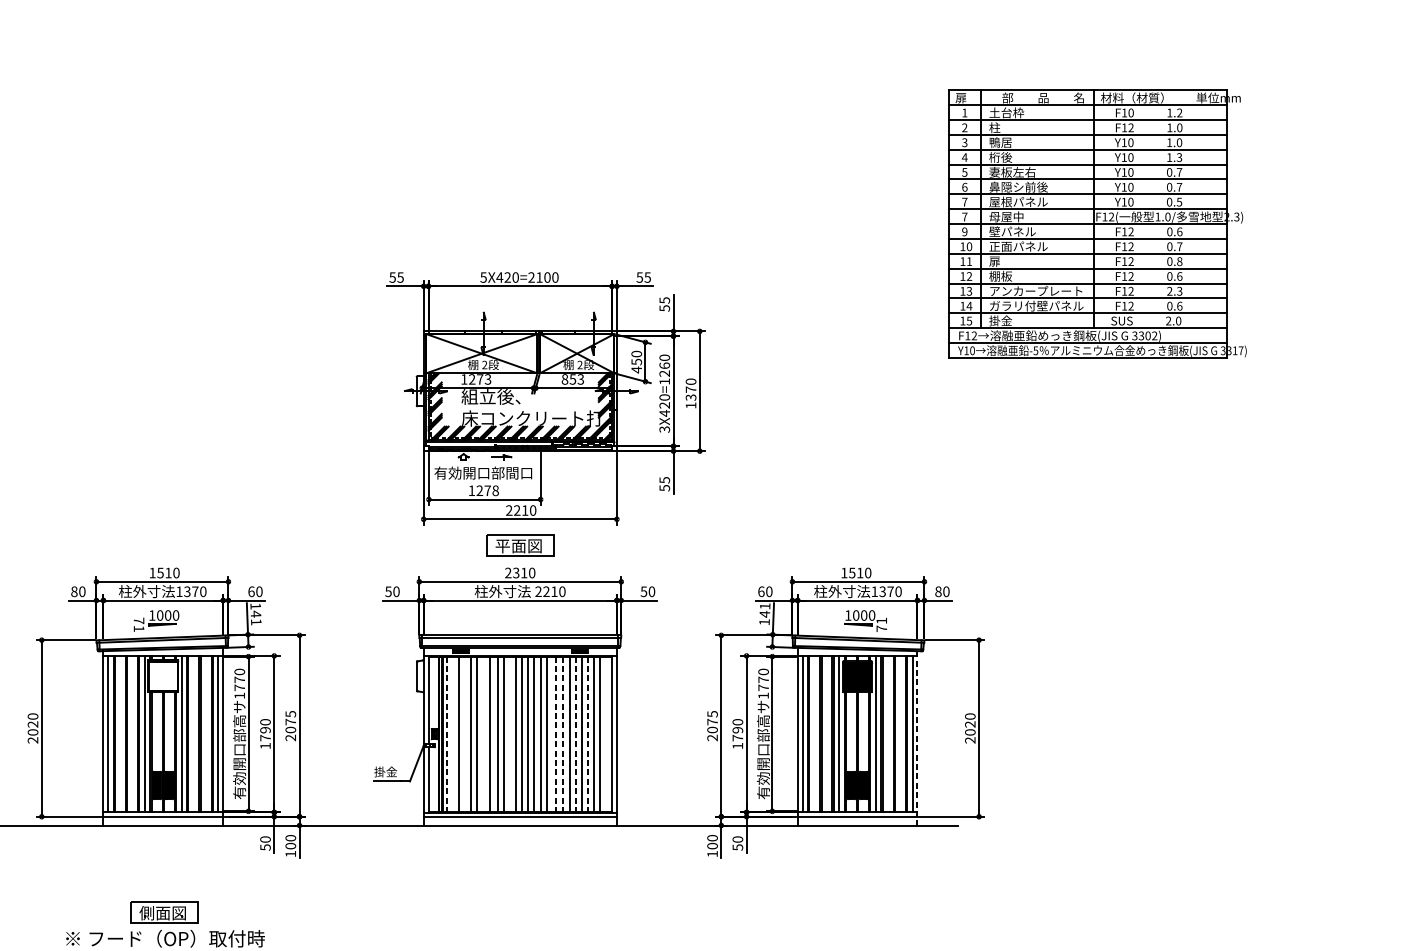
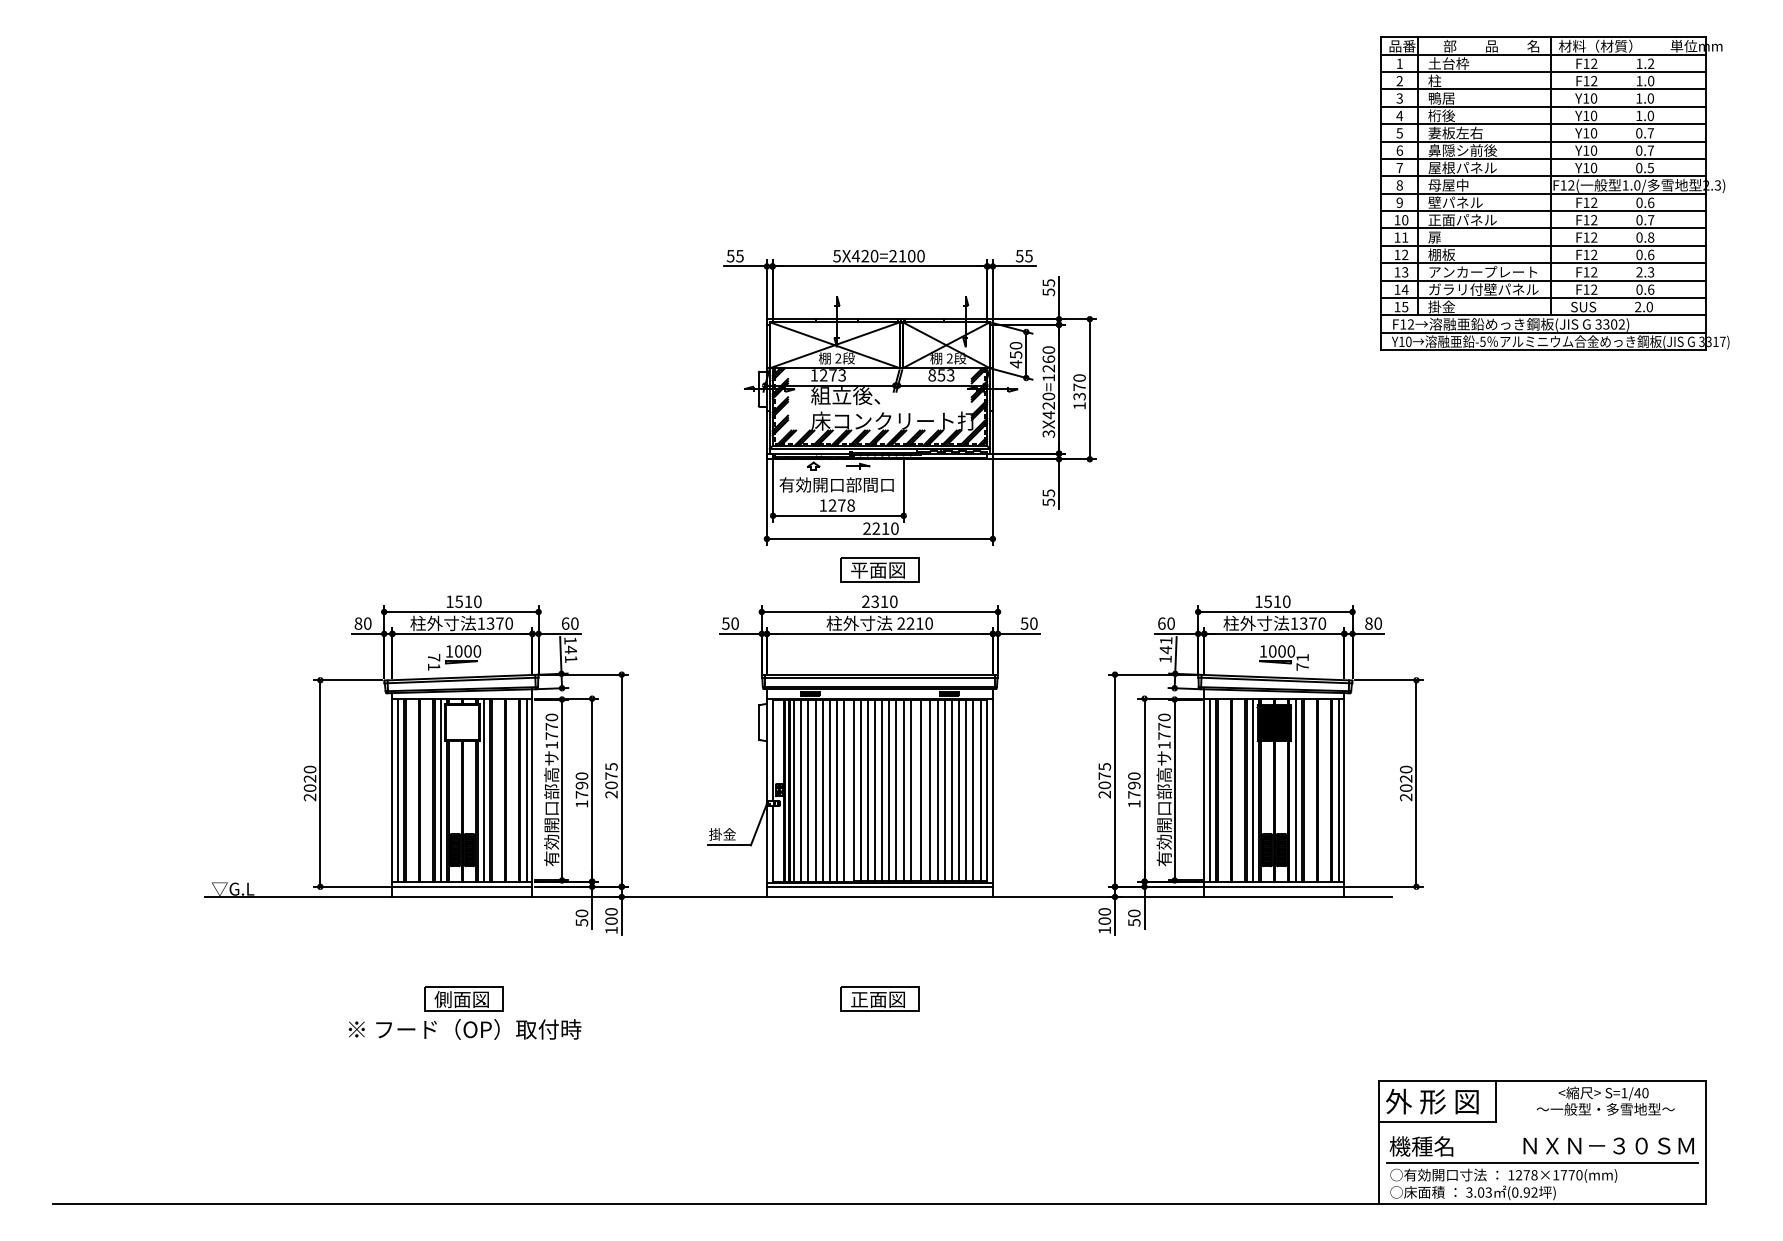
text: (967, 98) -> (1402, 46), 扉 -> 品番
text: (1131, 112) -> (1594, 63), F10 -> F12
text: (1179, 157) -> (1650, 115), 1.3 -> 1.0
text: (964, 217) -> (1399, 185), 7 -> 8
line: (453, 734) -> (801, 790), added
line: (465, 734) -> (815, 790), added
line: (483, 734) -> (836, 790), added
line: (509, 734) -> (867, 790), added
line: (555, 734) -> (921, 790), dashed -> solid
line: (563, 734) -> (930, 790), dashed -> solid
line: (575, 734) -> (944, 790), dashed -> solid
line: (588, 734) -> (959, 790), dashed -> solid
line: (606, 734) -> (980, 790), added
line: (447, 735) -> (794, 791), dashed -> solid
line: (917, 738) -> (1344, 795), dashed -> solid
part: (519, 912) -> (879, 998), added

